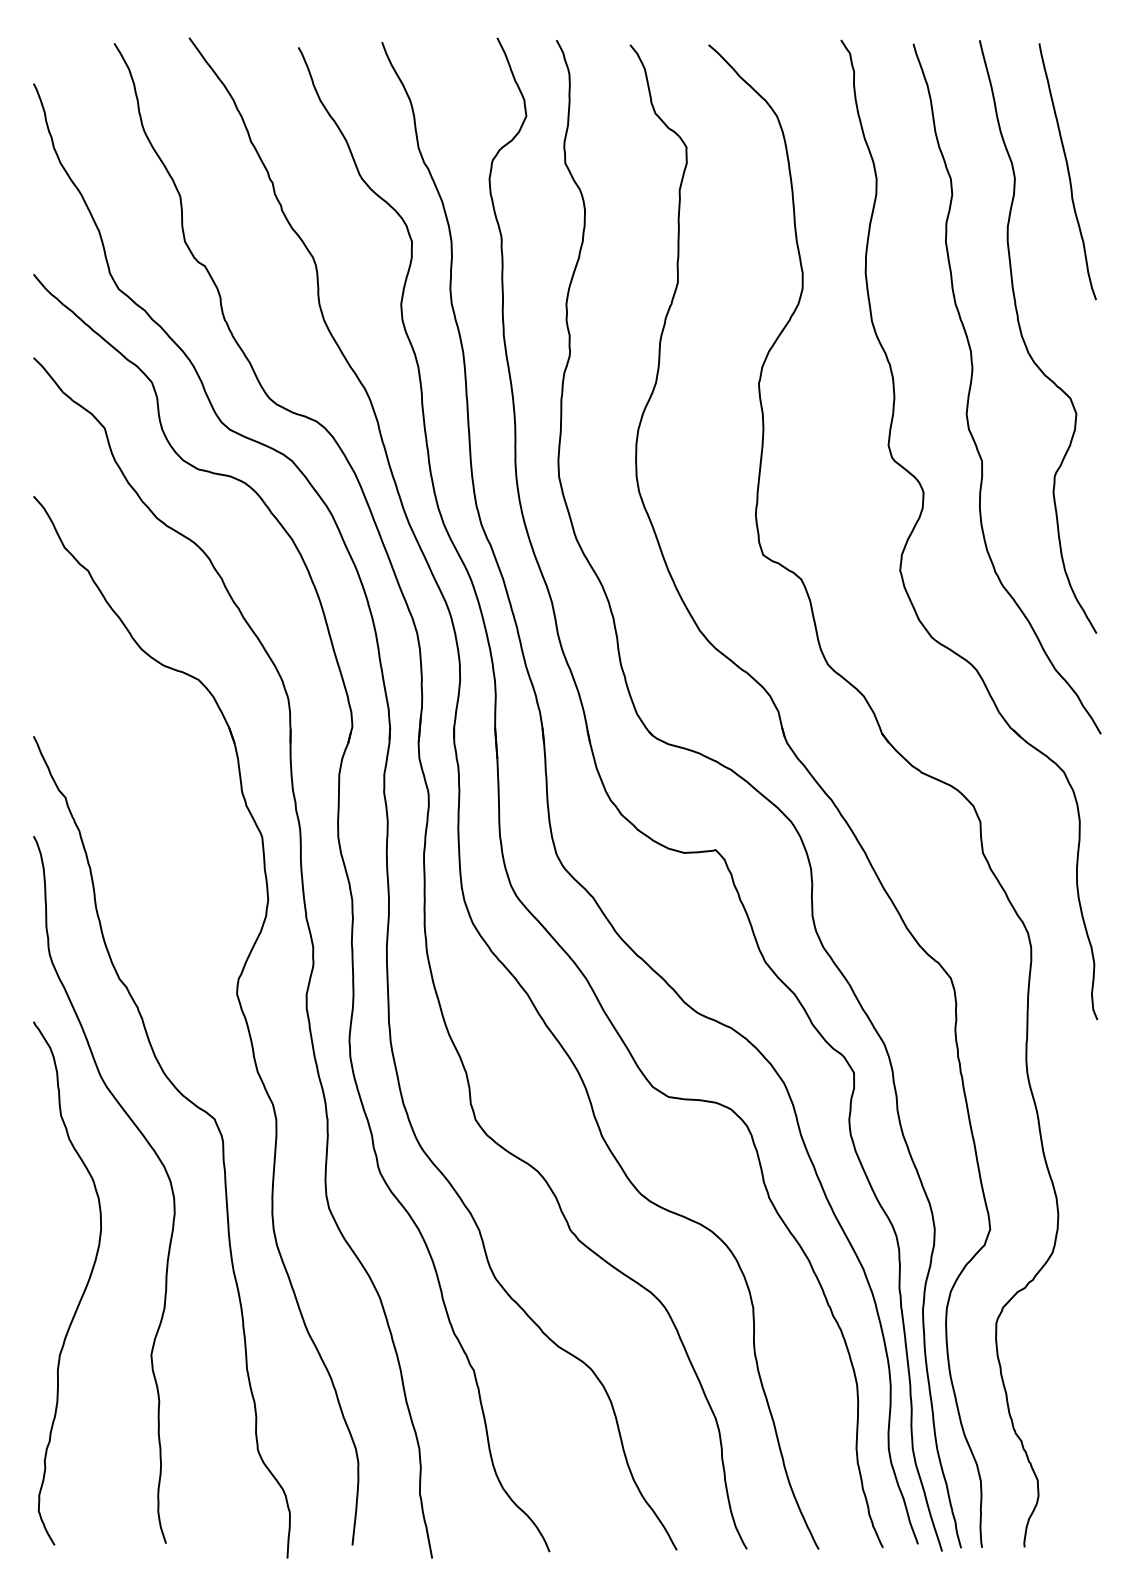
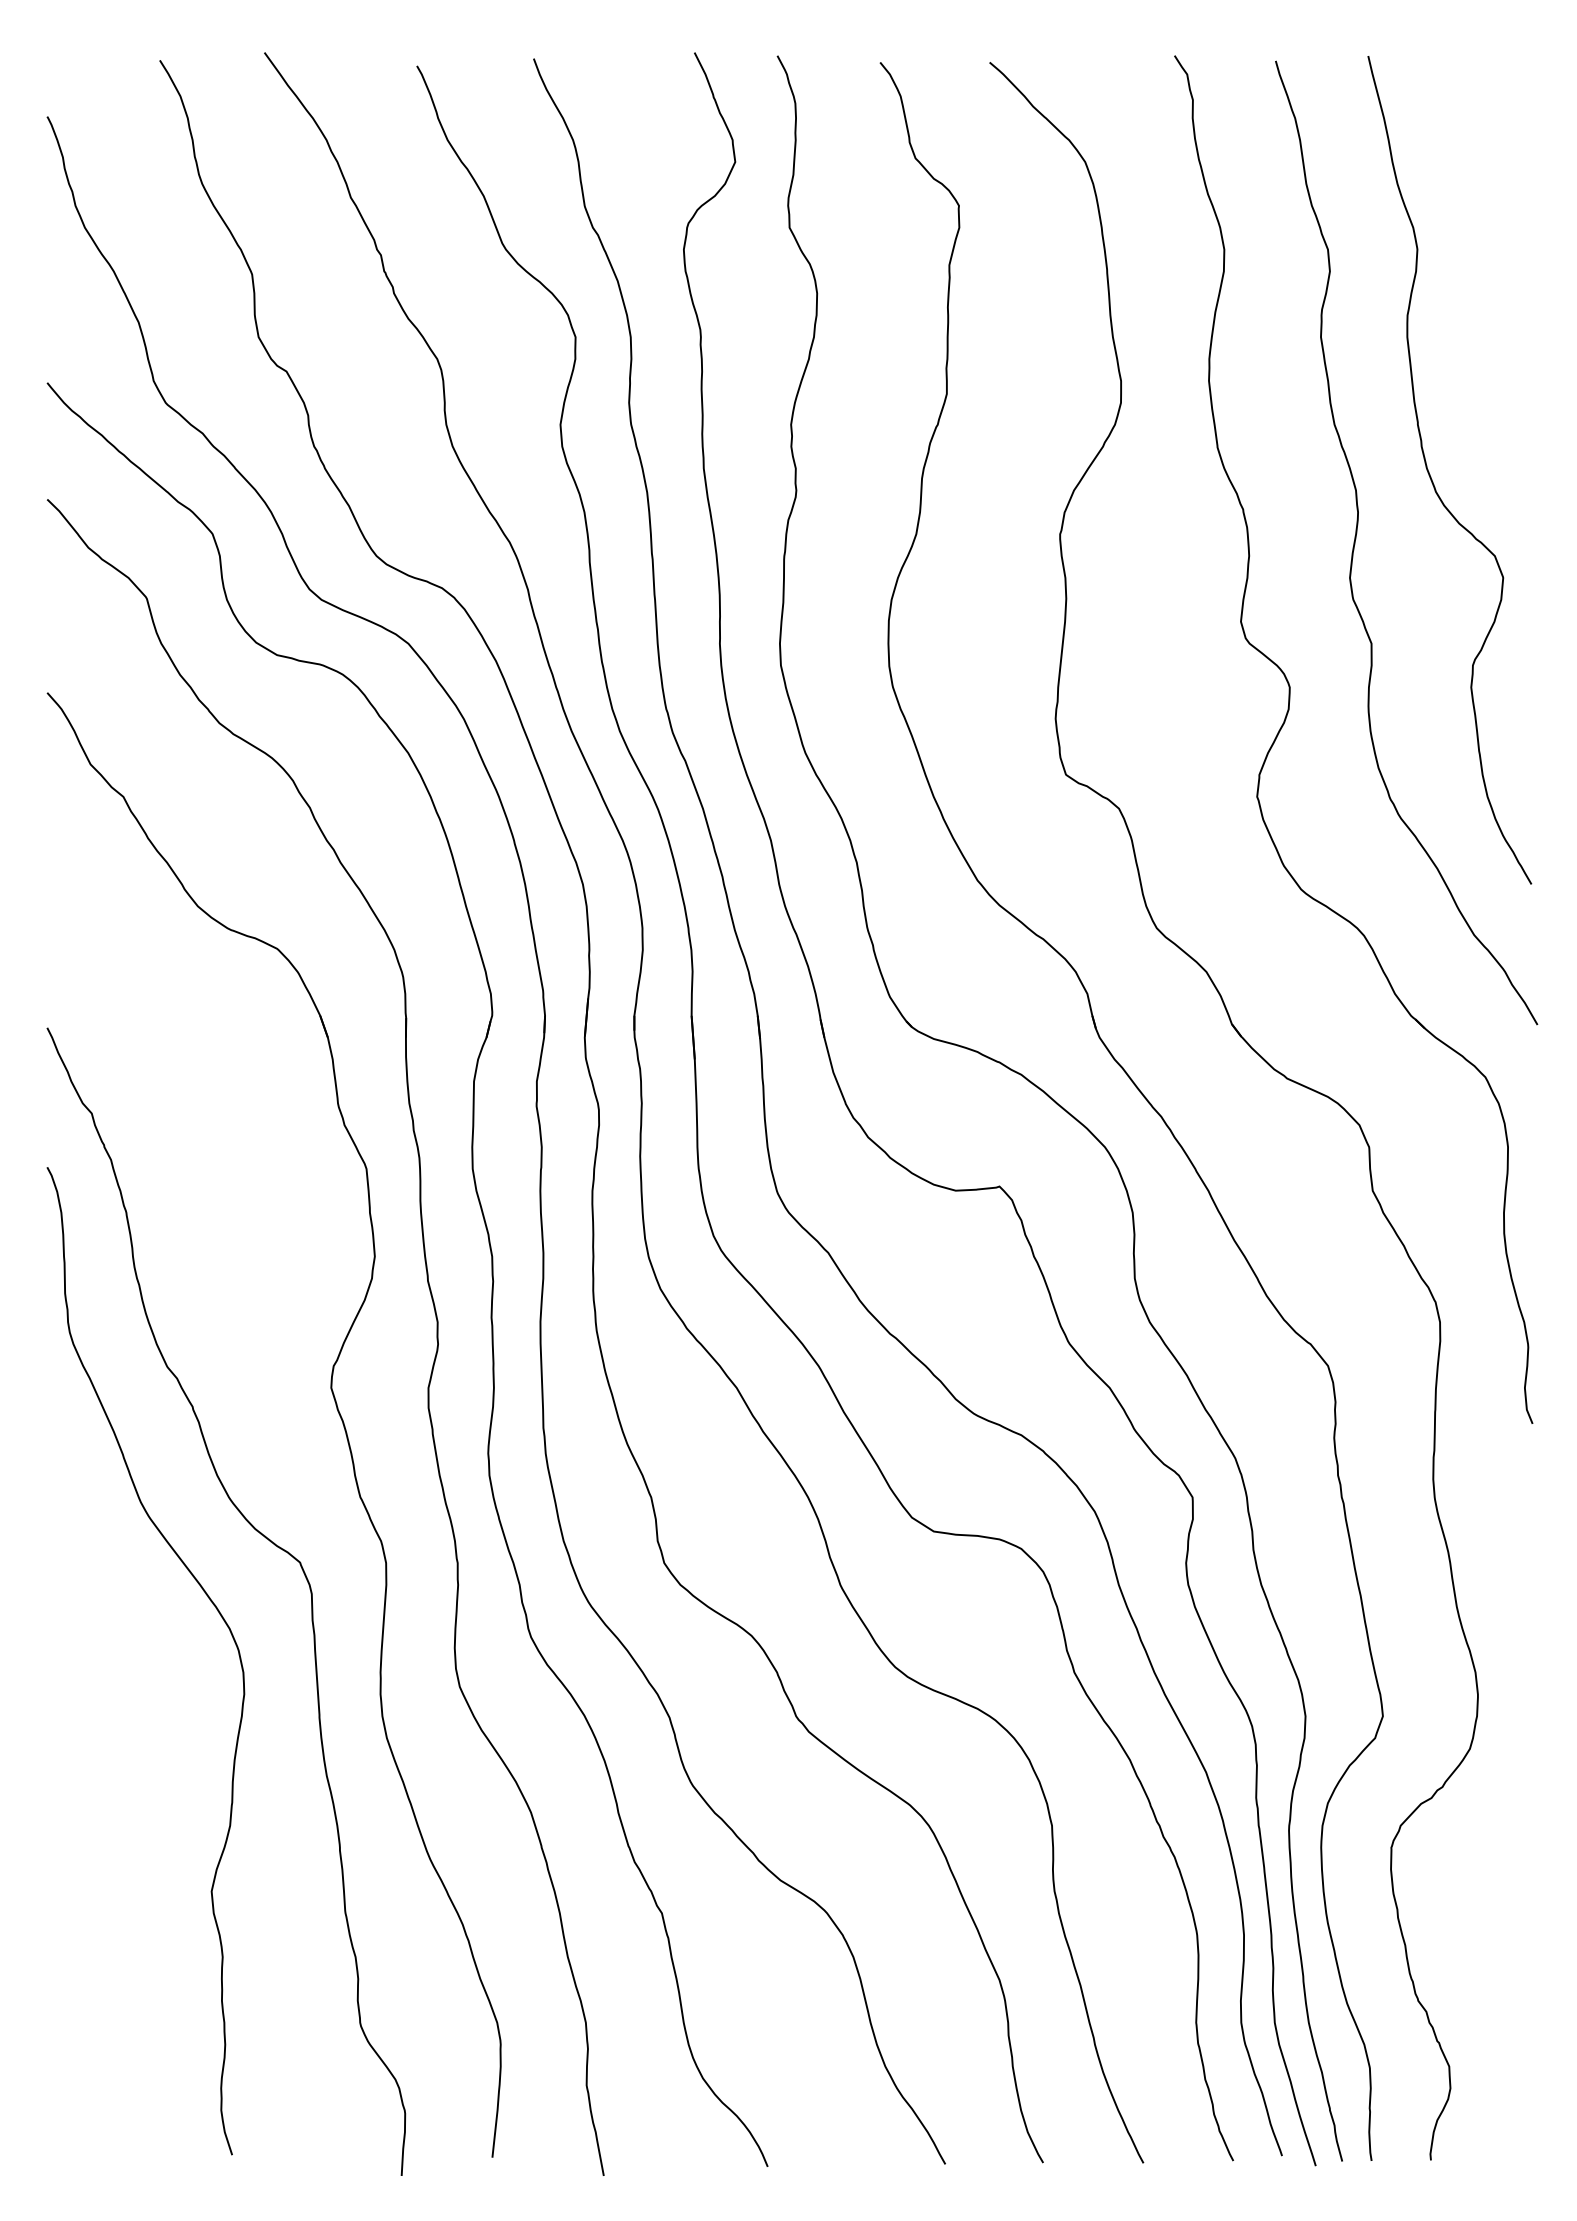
curve: (1067, 171) -> (1491, 239), removed
curve: (84, 1288) -> (118, 1799), removed

